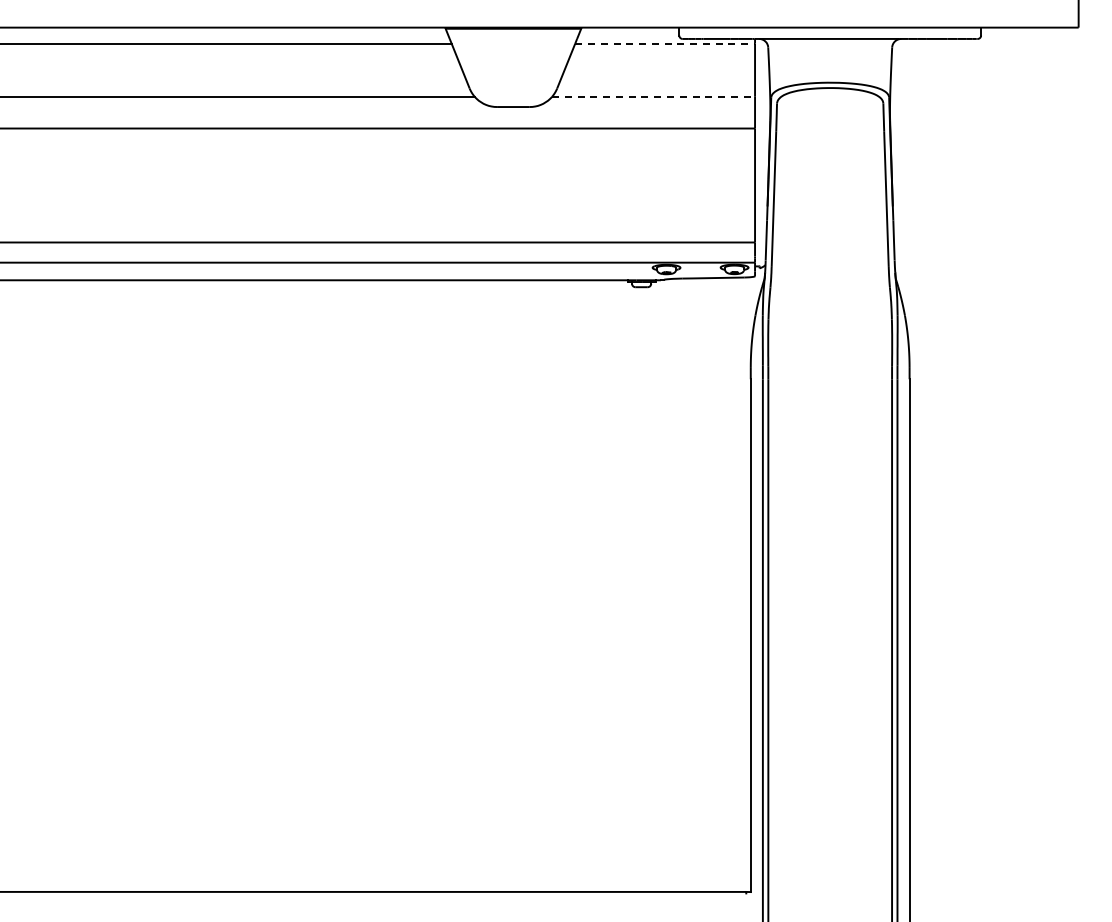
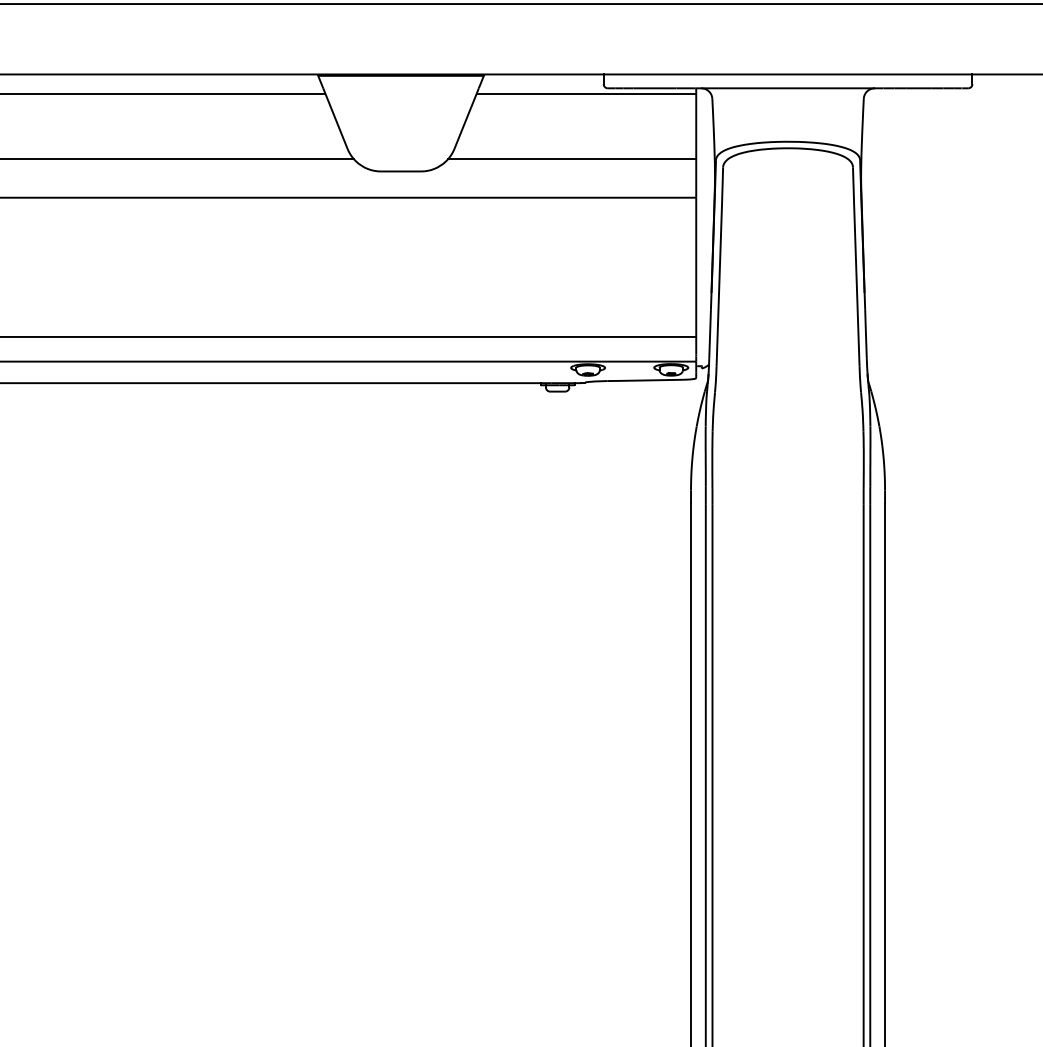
line: (665, 43) -> (586, 93), dashed -> solid
line: (654, 96) -> (573, 158), dashed -> solid

